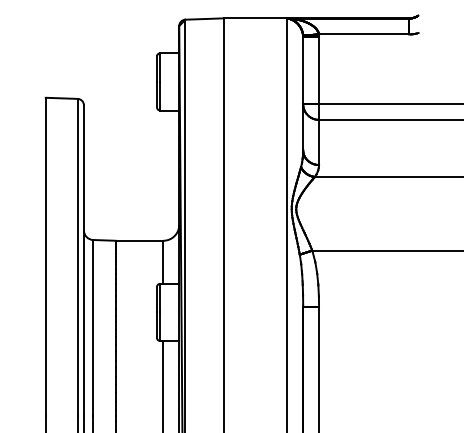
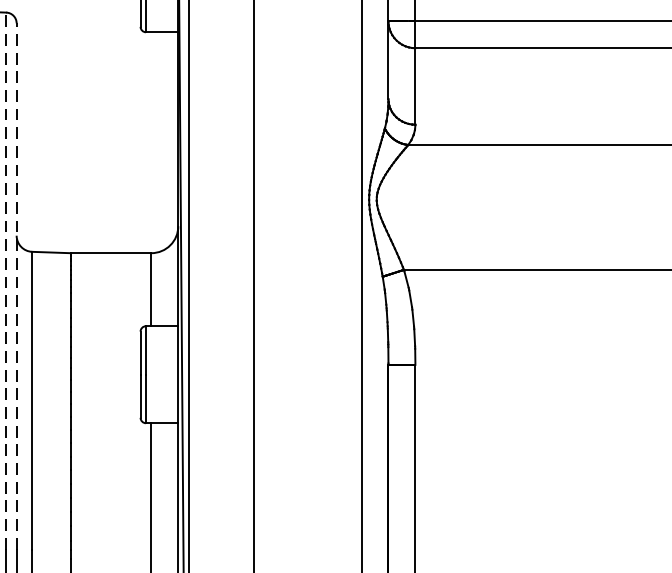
line: (77, 256) -> (5, 279), solid -> dashed
line: (83, 259) -> (15, 284), solid -> dashed

